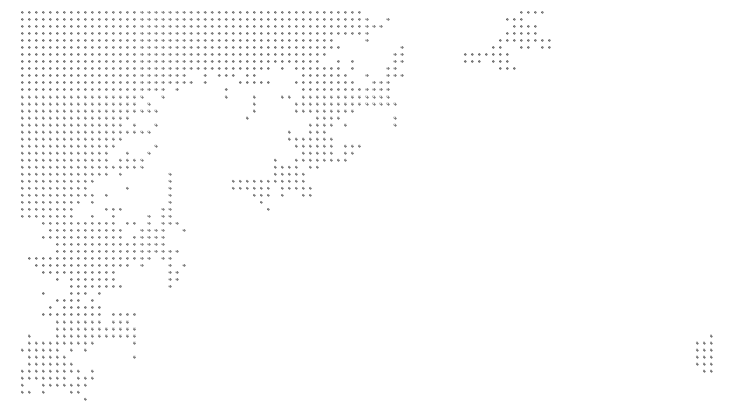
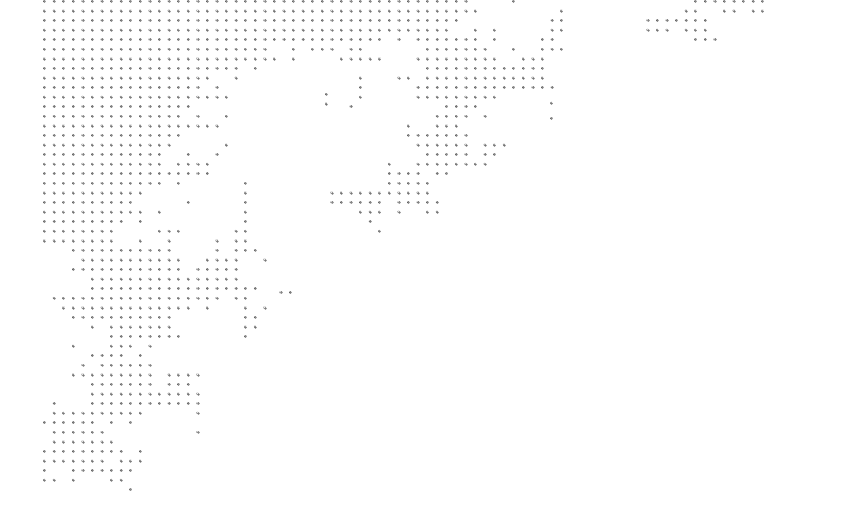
part: (226, 93) -> (326, 99), moved
part: (394, 121) -> (551, 111), size x1.6
part: (130, 223) -> (284, 292), moved

